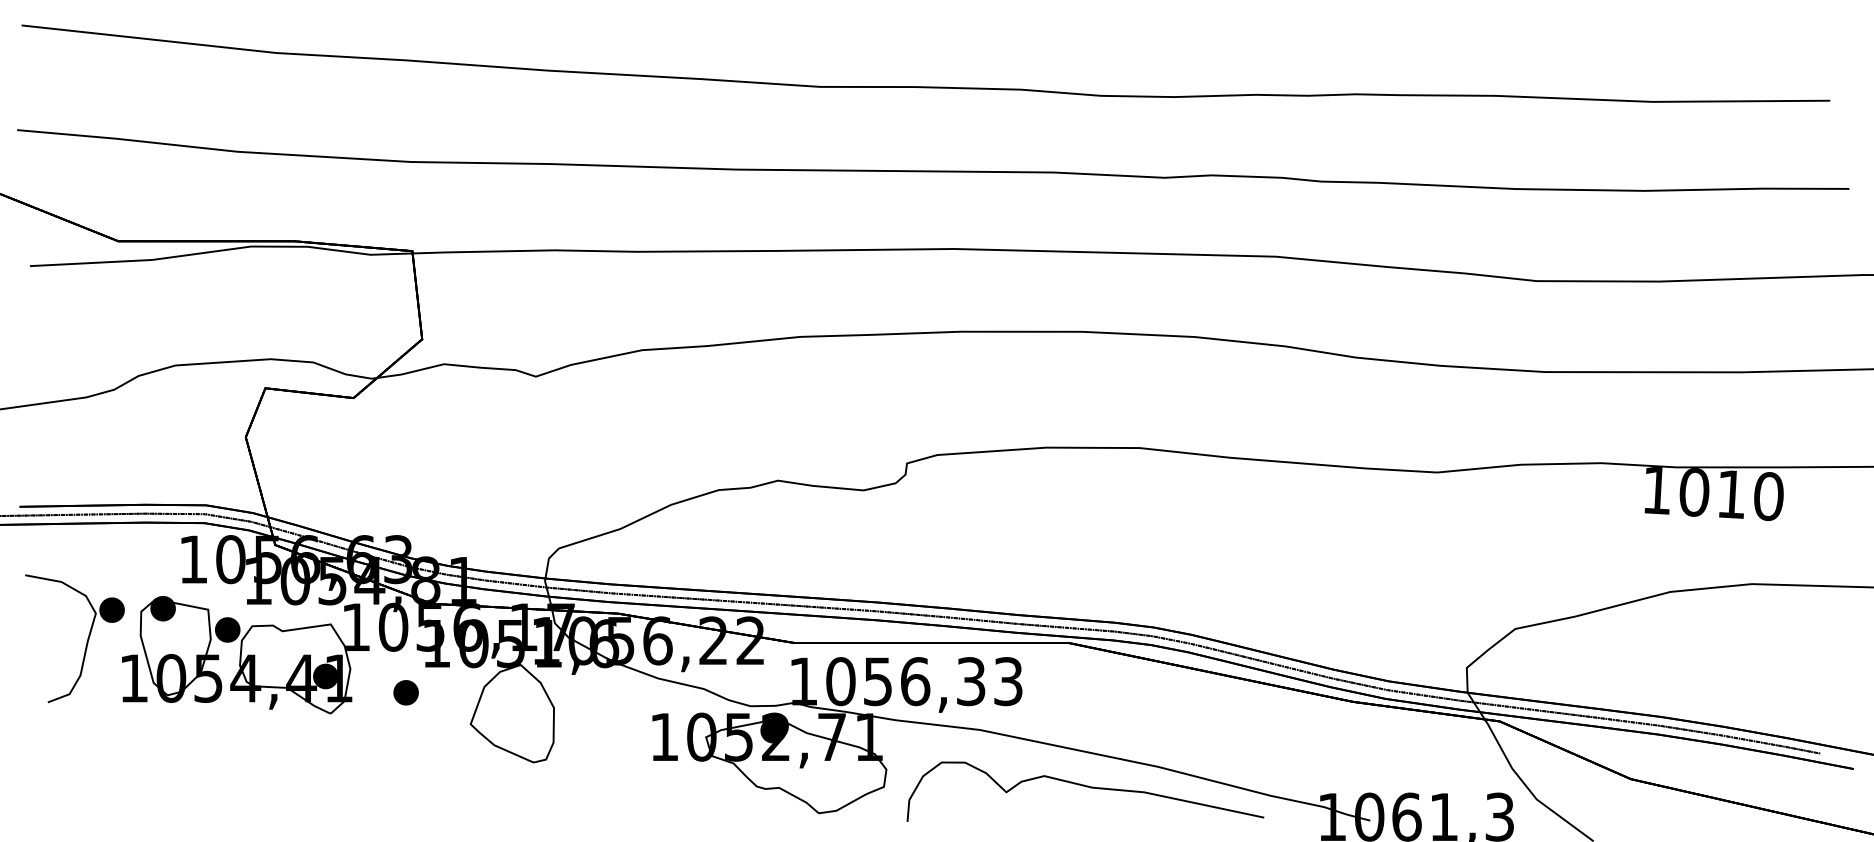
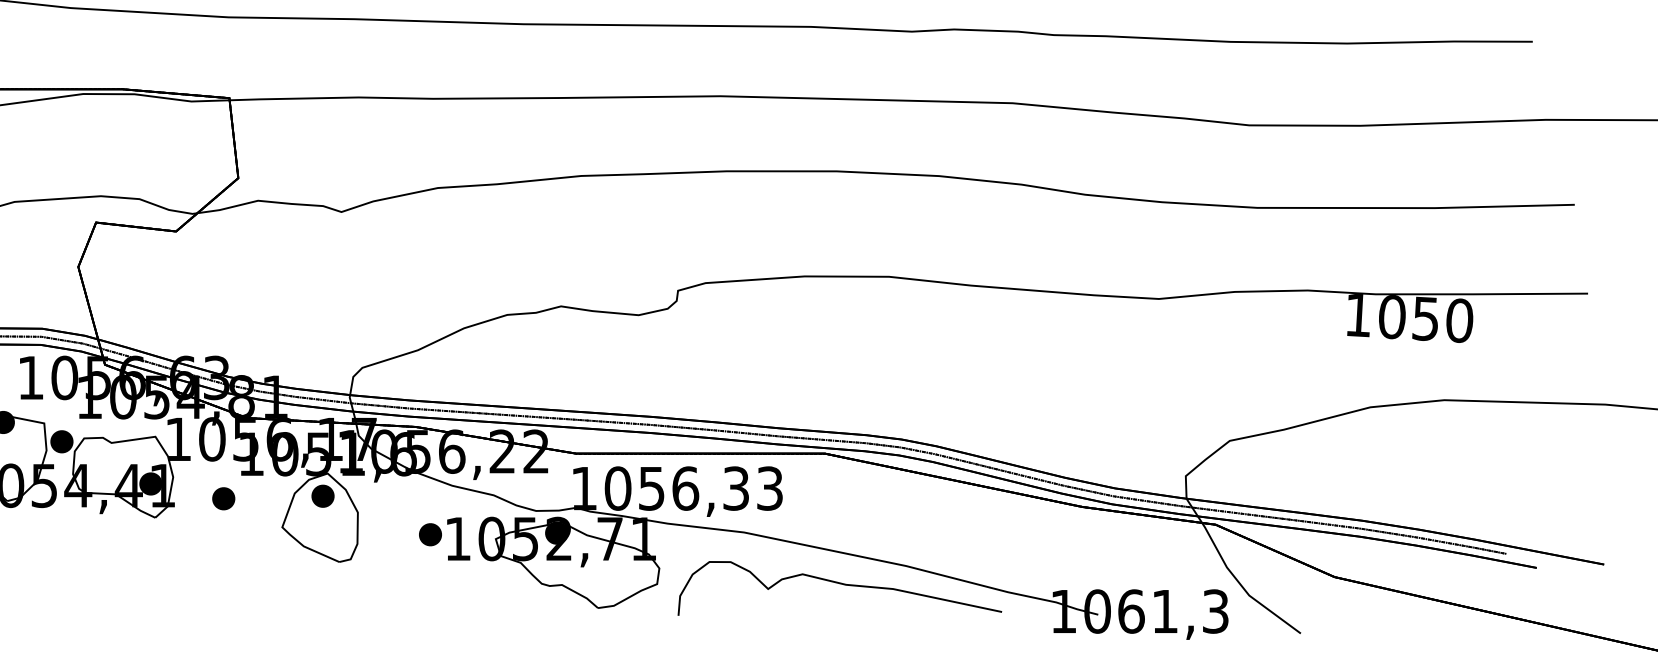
text: (1730, 494) -> (1424, 318), 1010 -> 1050
part: (515, 689) -> (322, 495), added
part: (633, 732) -> (429, 534), added

